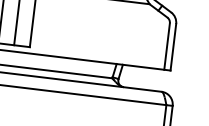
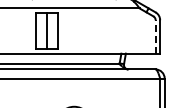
line: (166, 45) -> (155, 36), solid -> dashed

